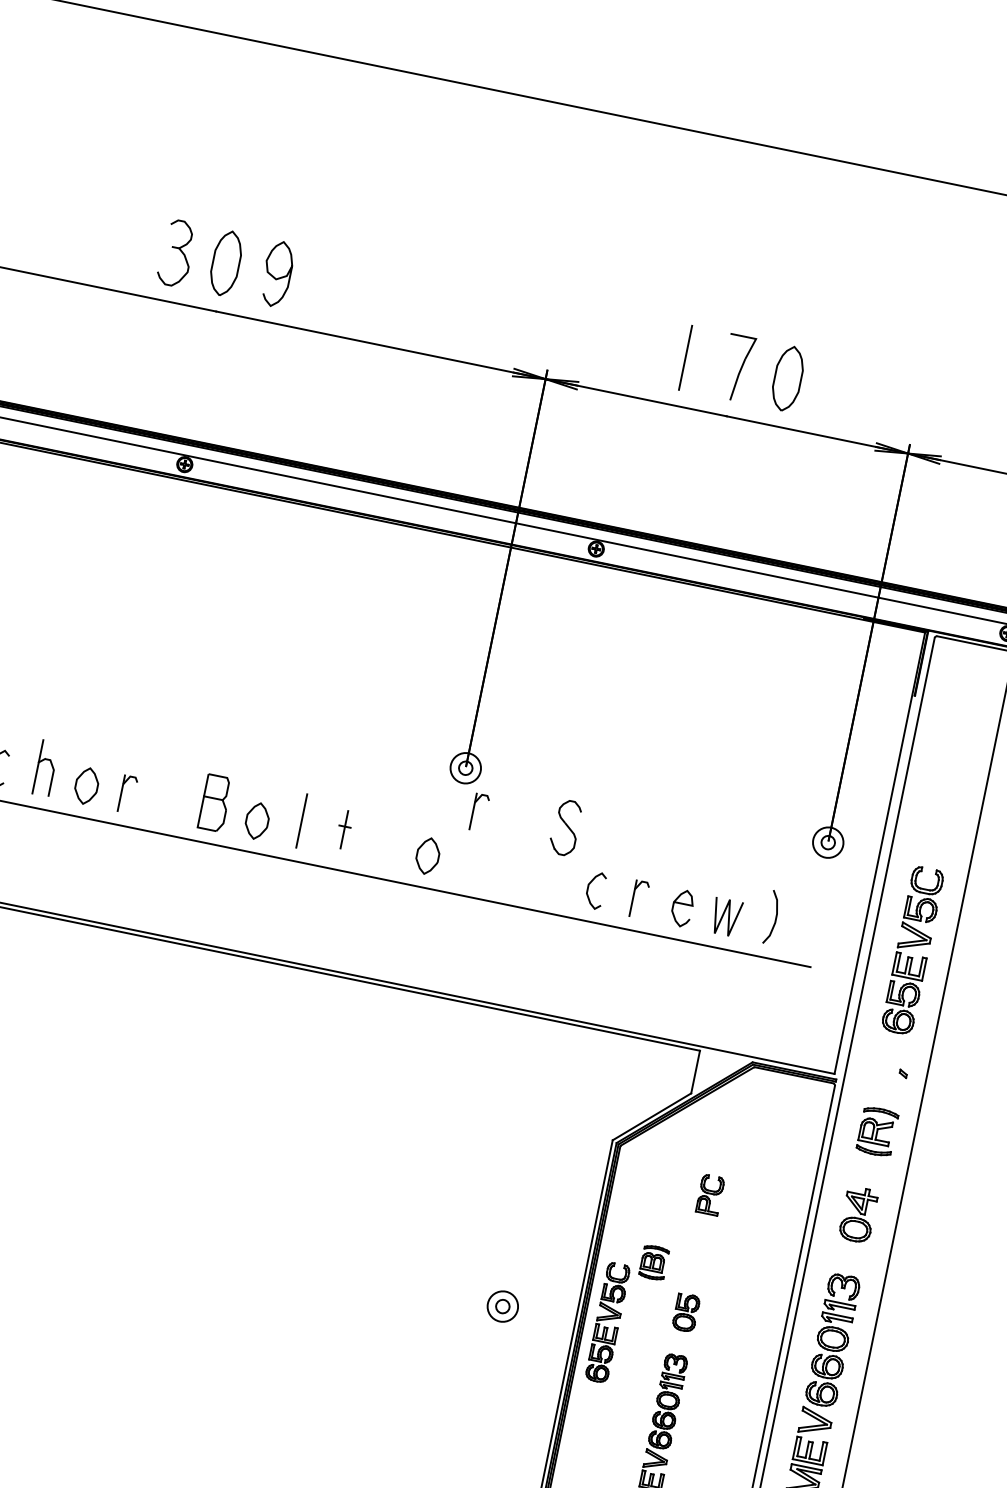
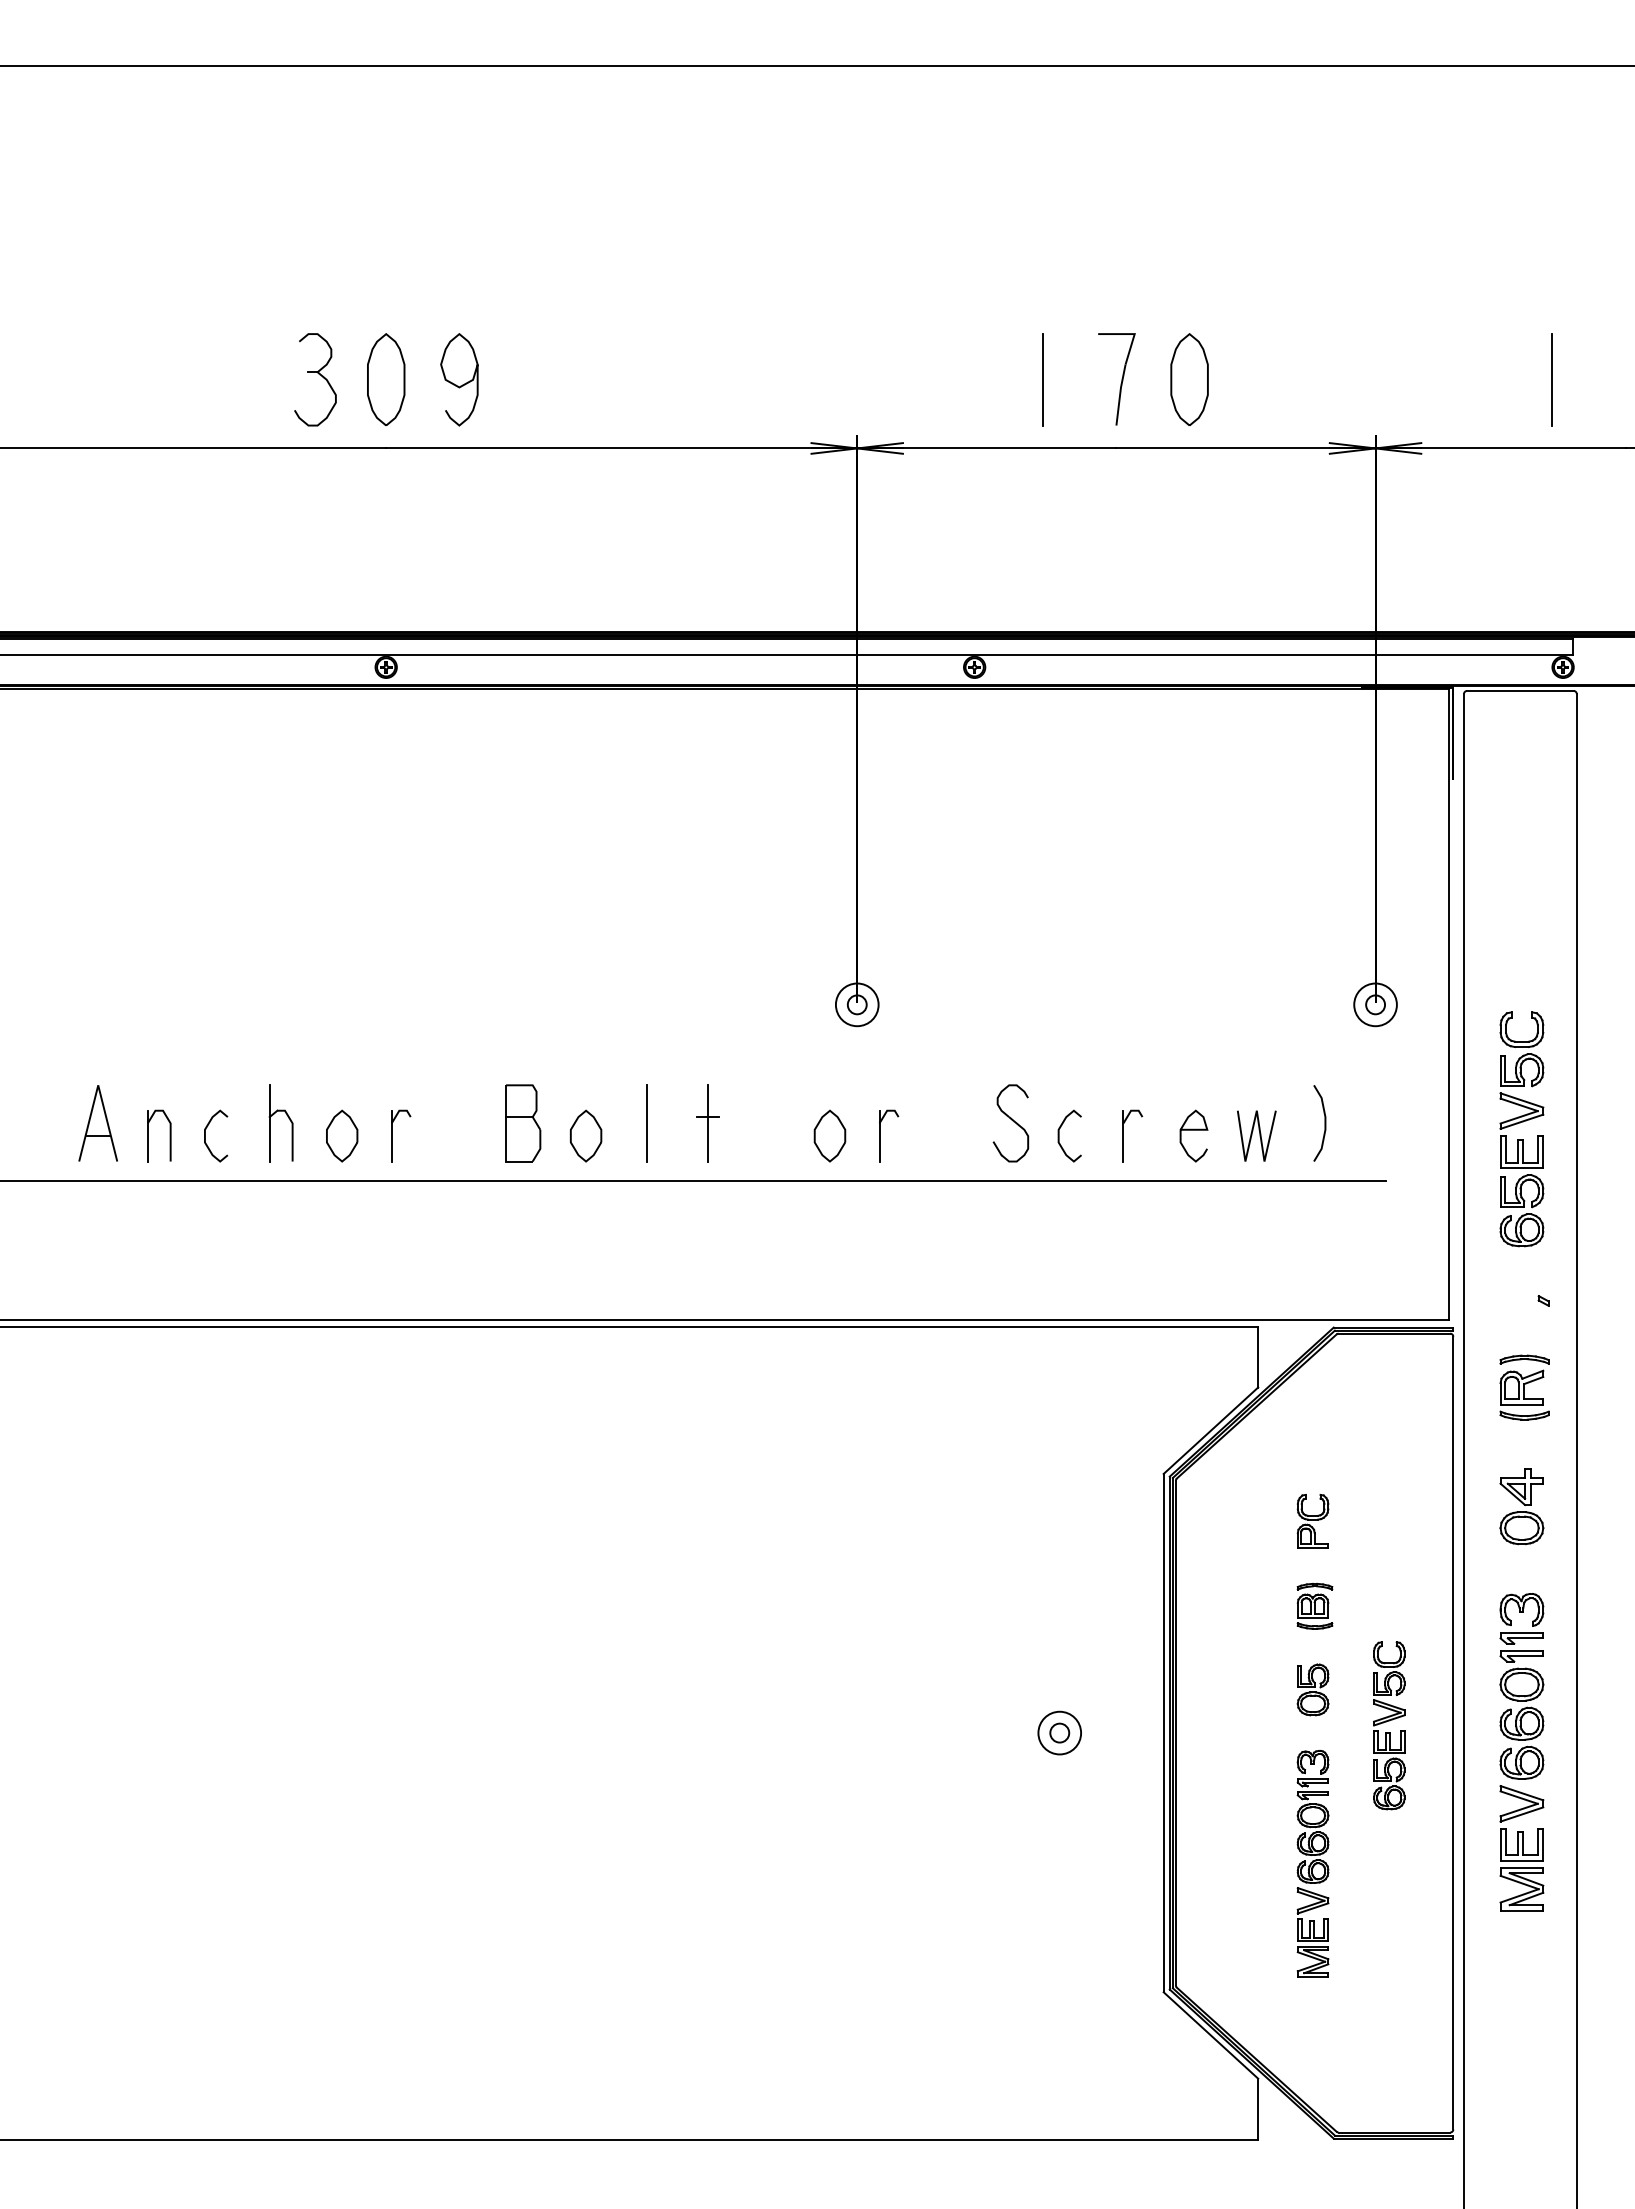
part: (473, 811) -> (880, 1135), moved
part: (565, 827) -> (1010, 1123), moved
part: (344, 829) -> (707, 1123), size x1.43
part: (653, 1262) -> (1314, 1605), moved
part: (607, 1322) -> (1389, 1725), moved

